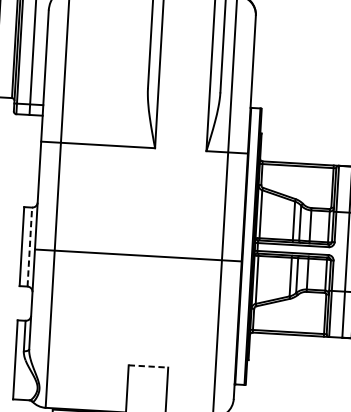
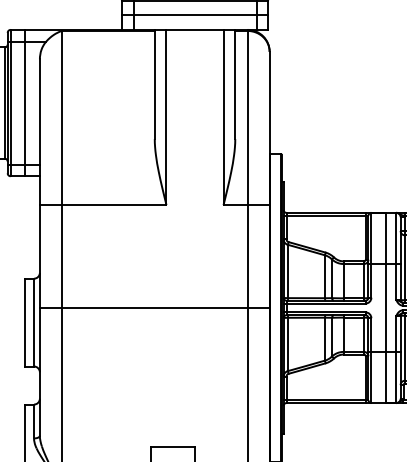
line: (30, 247) -> (34, 322), dashed -> solid
line: (138, 255) -> (154, 307), moved
line: (148, 366) -> (173, 447), dashed -> solid

